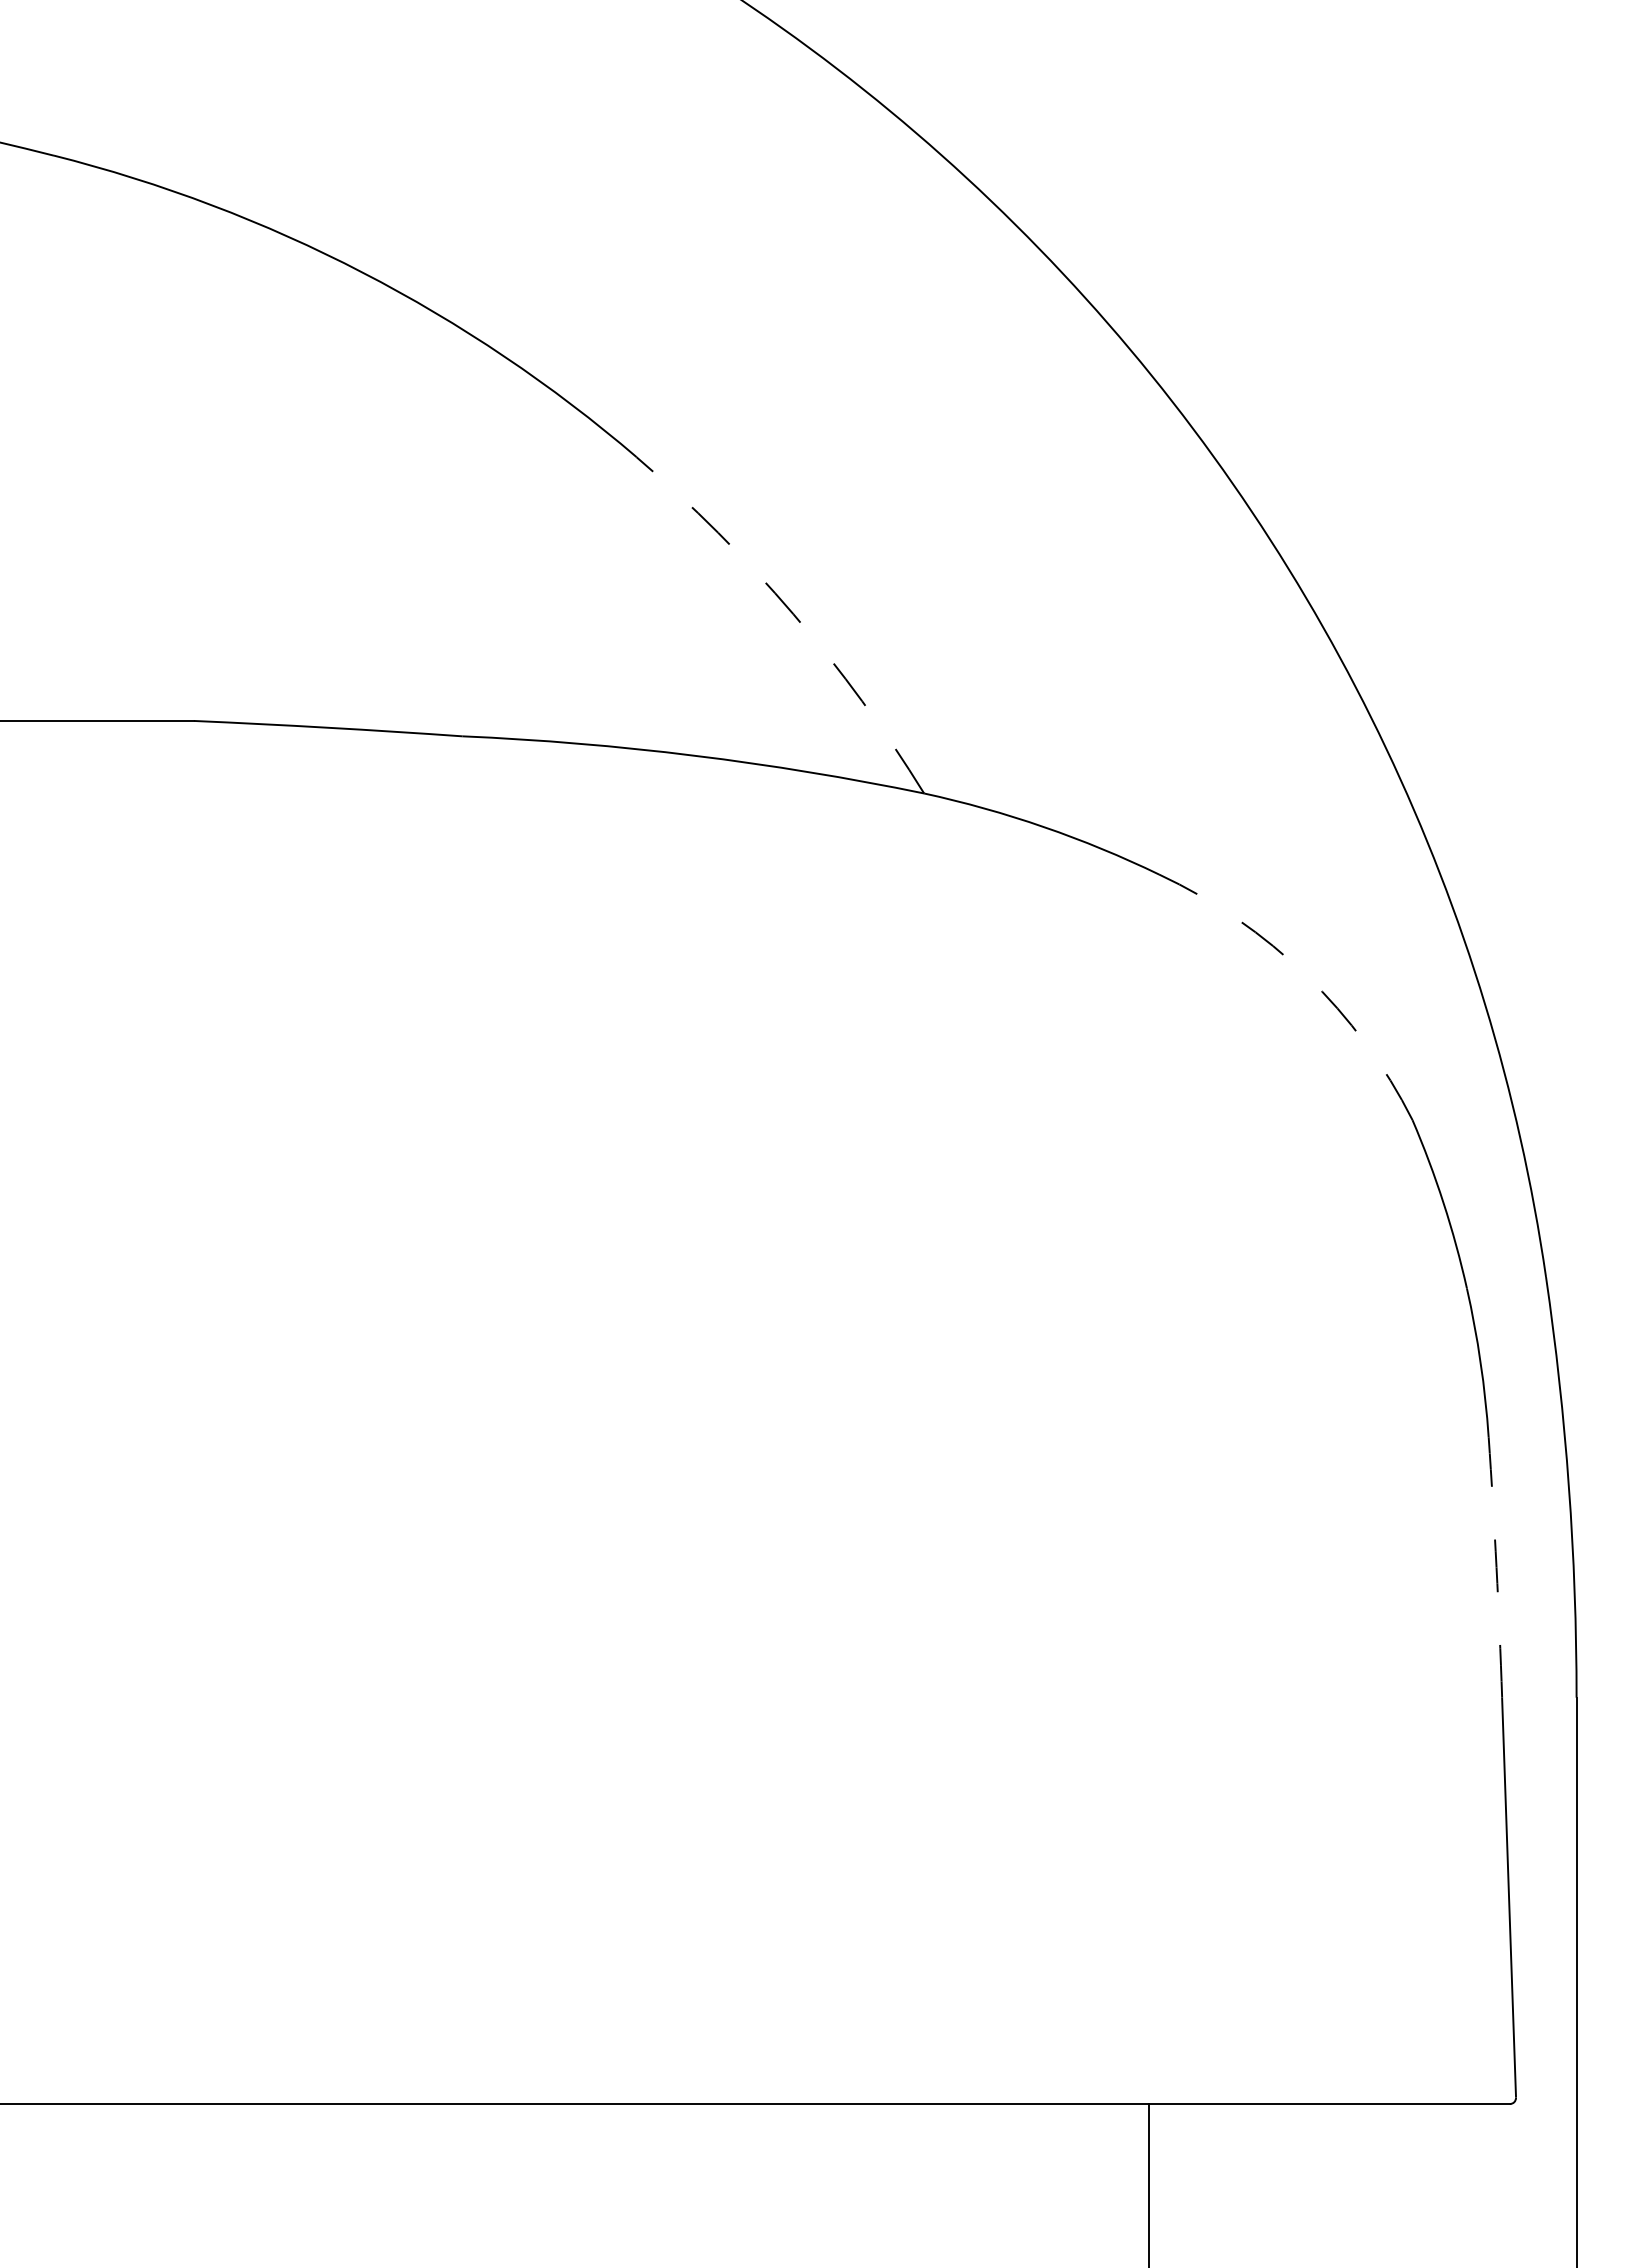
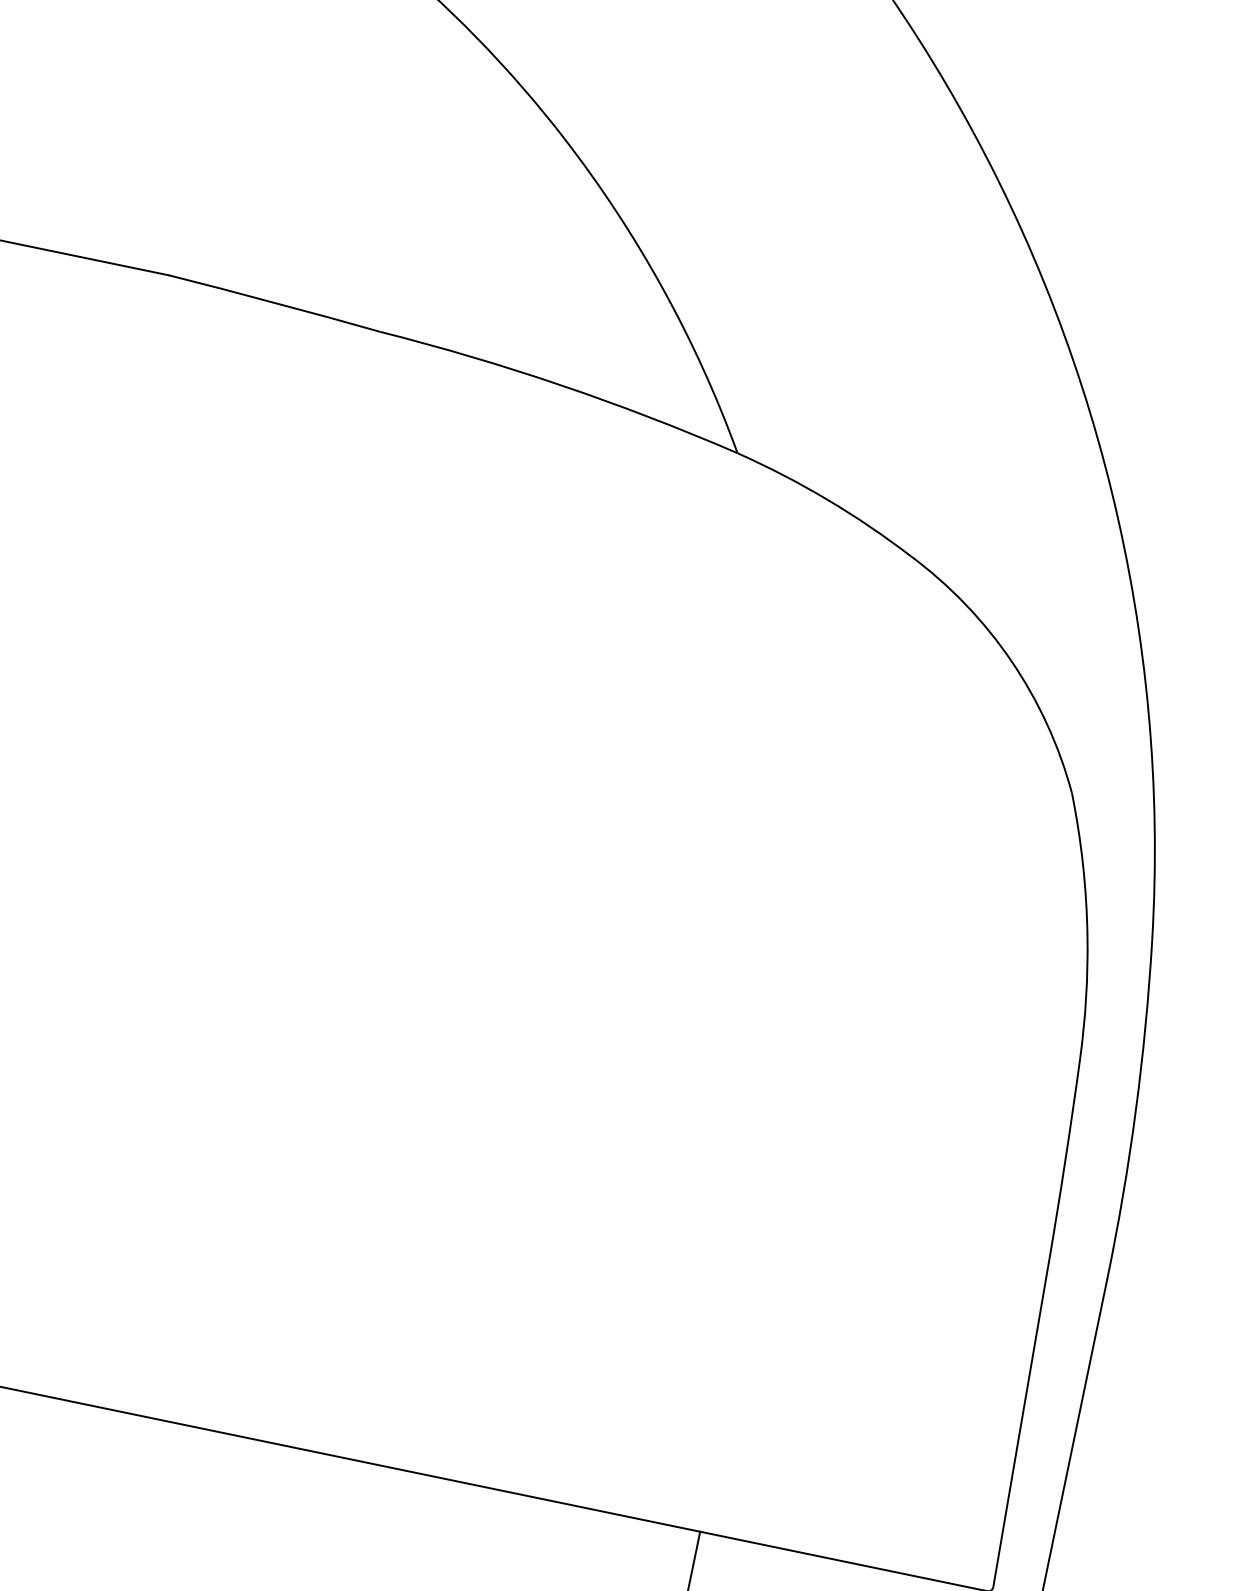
arc: (793, 614) -> (663, 289), dashed -> solid
arc: (1306, 975) -> (1011, 660), dashed -> solid
arc: (1496, 1567) -> (1065, 1162), dashed -> solid

